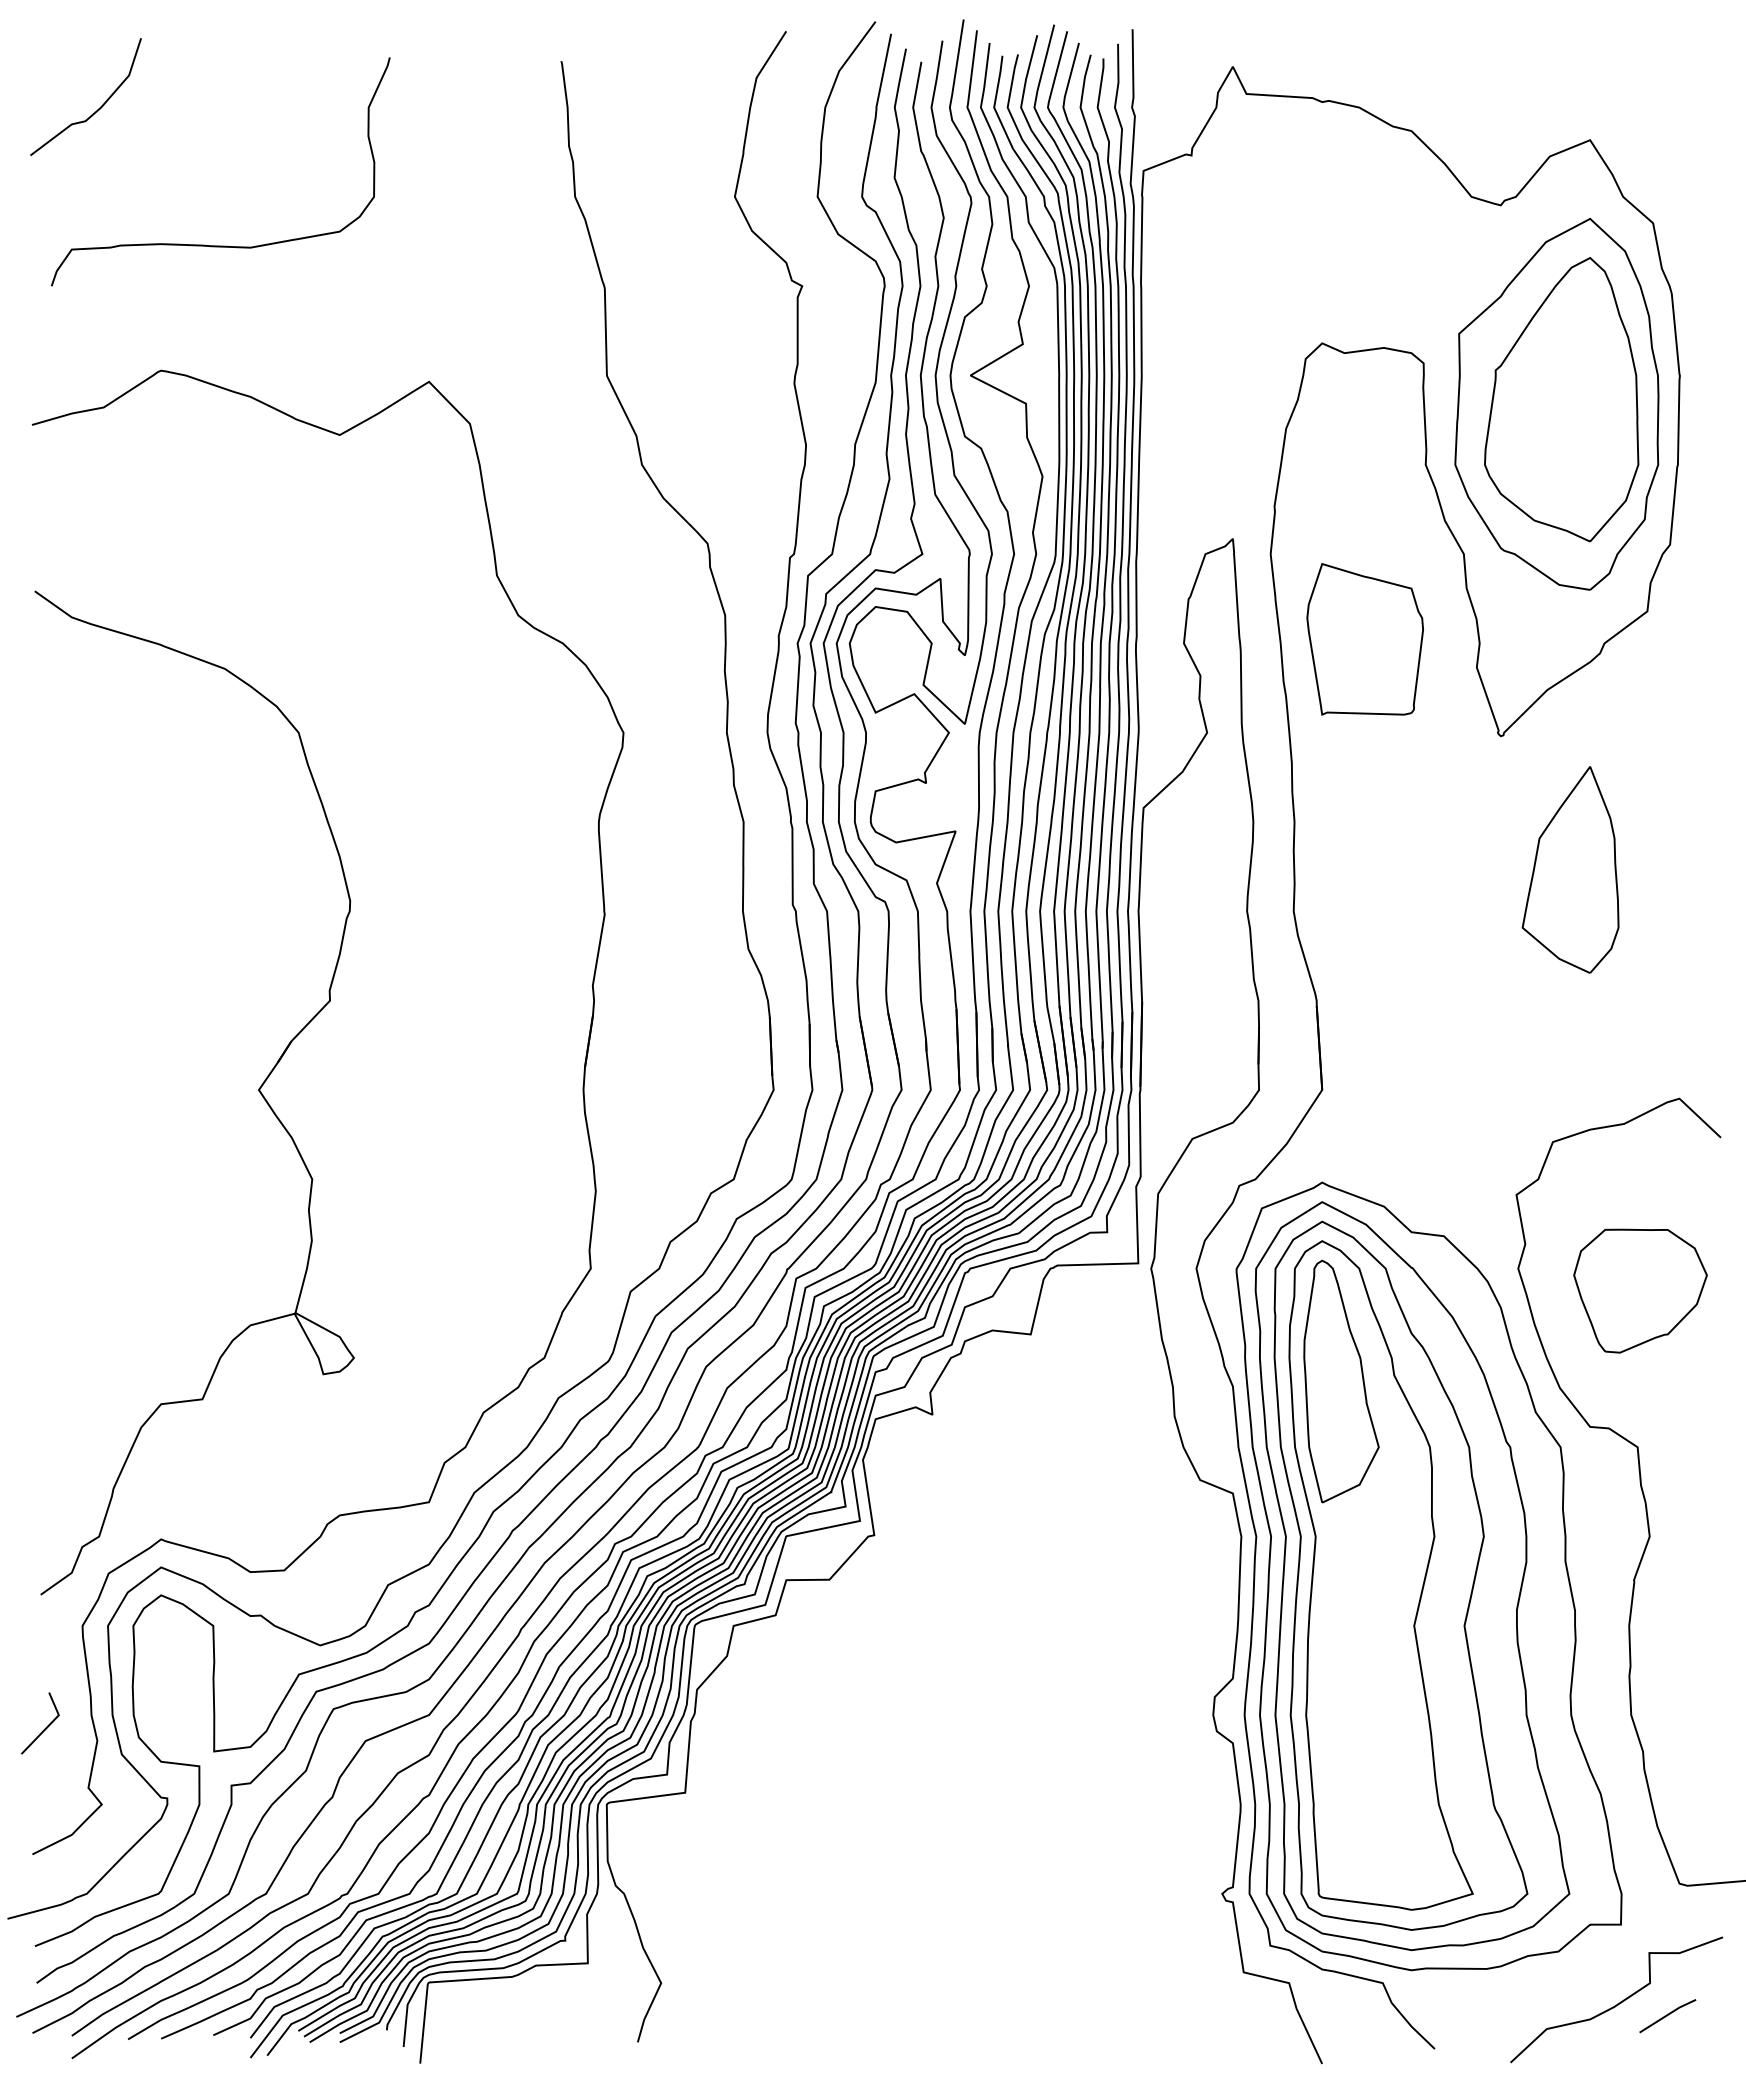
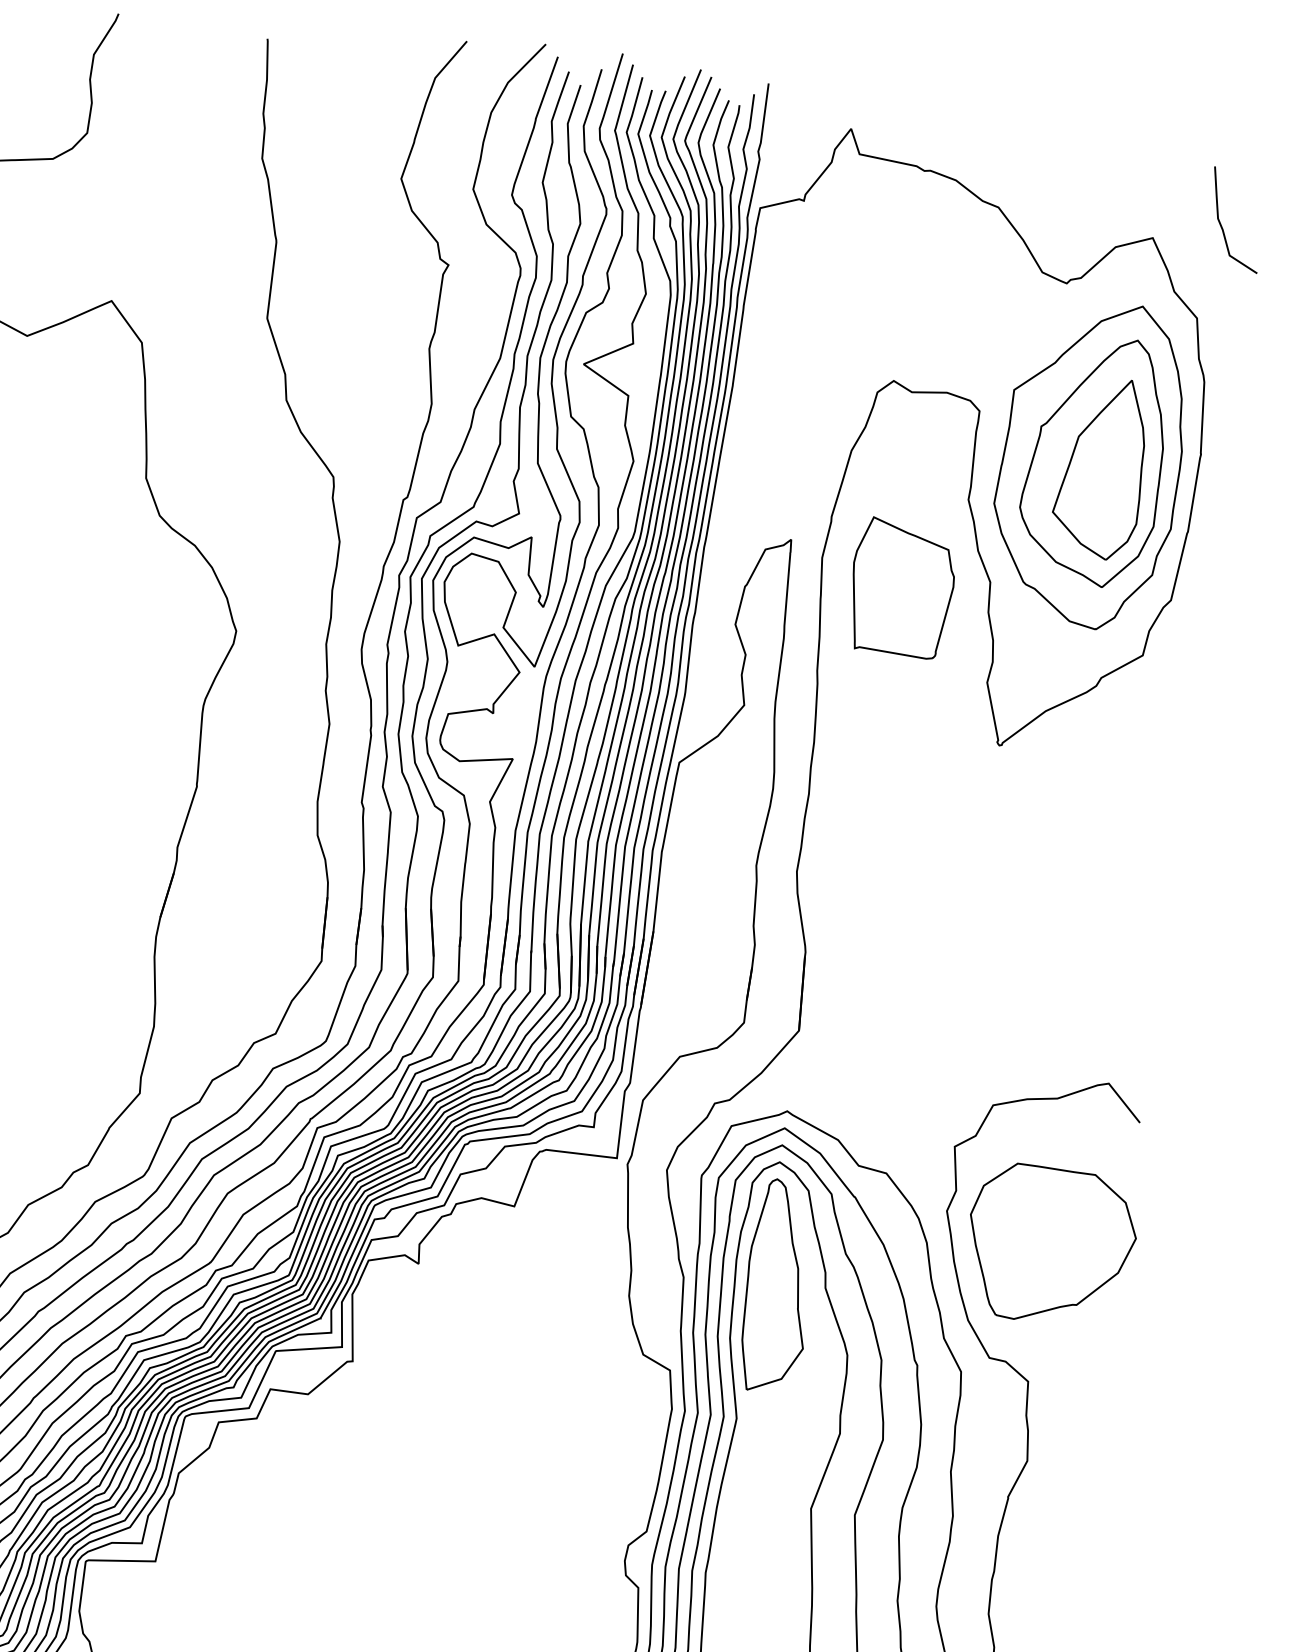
curve: (1666, 115) -> (1222, 226), added
part: (1364, 639) -> (901, 588), moved
part: (1570, 869) -> (1101, 467), moved
part: (1640, 1290) -> (1050, 1245), size x1.43

